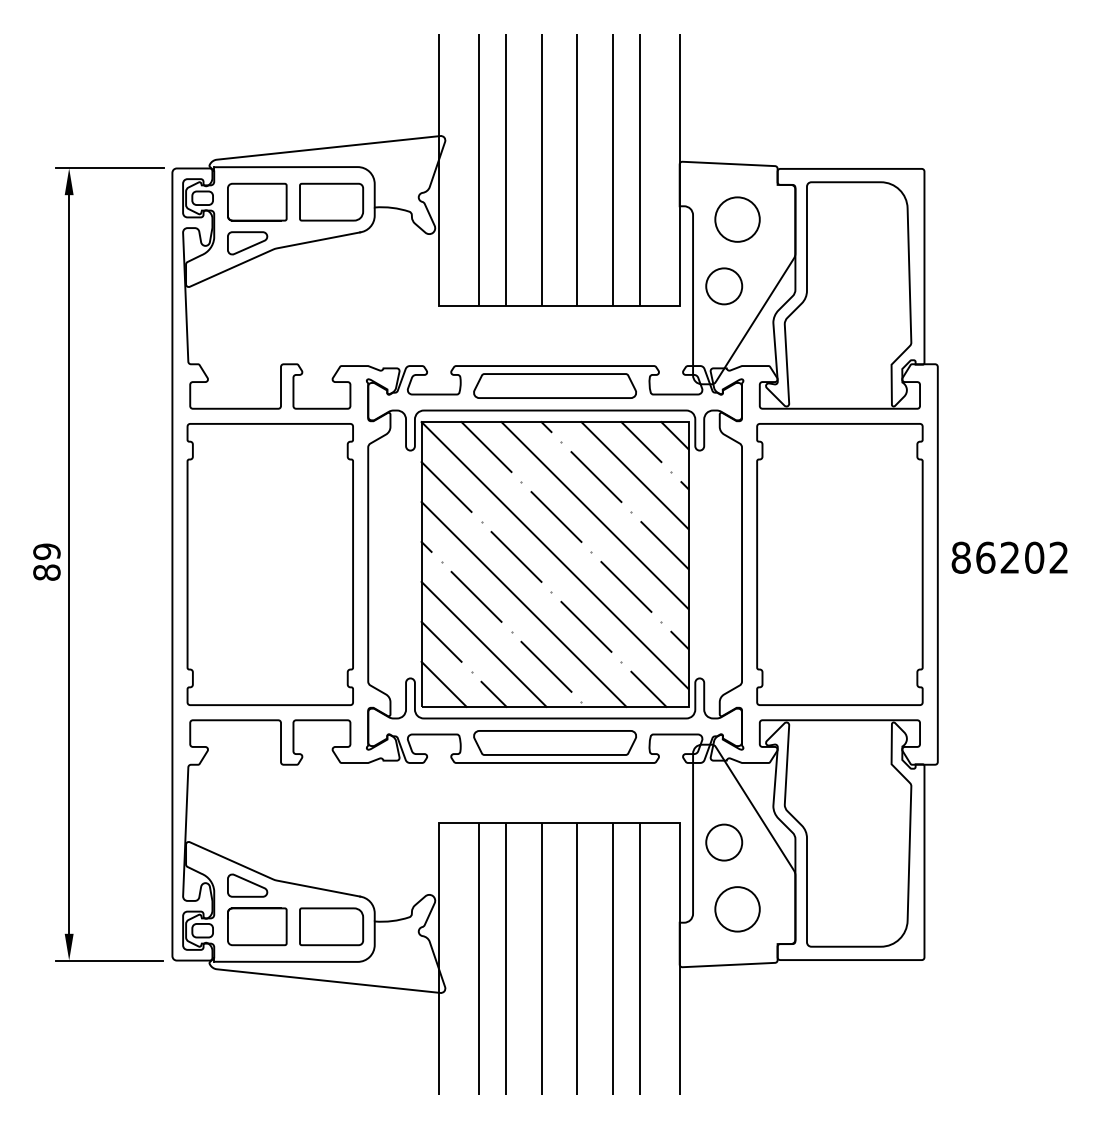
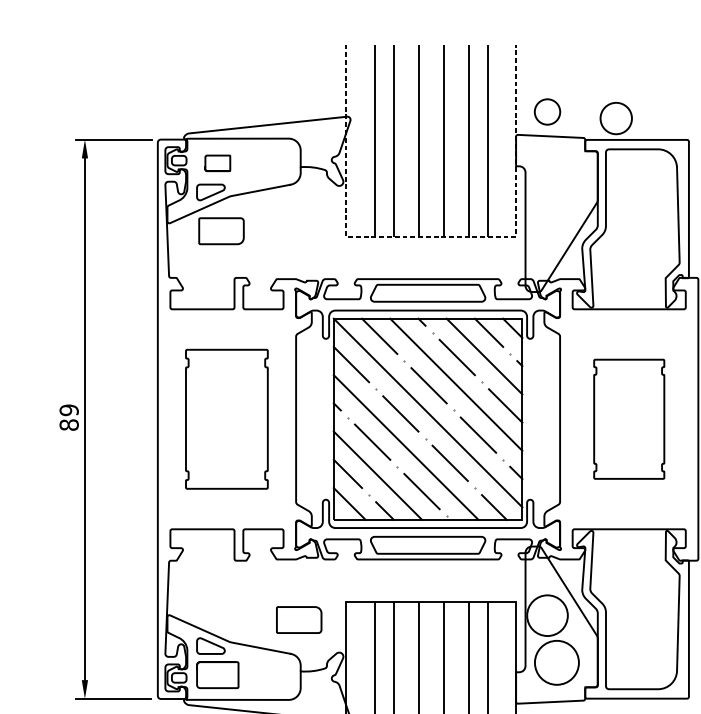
part: (257, 201) -> (217, 162), size x0.6
part: (331, 201) -> (221, 230), moved
circle: (737, 219) -> (616, 118), moved
circle: (724, 286) -> (547, 112), moved
line: (560, 306) -> (431, 237), solid -> dashed
part: (269, 564) -> (226, 419), size x0.7
part: (839, 564) -> (628, 419), size x0.6
circle: (724, 842) -> (547, 615), size x1.6
circle: (737, 909) -> (556, 662), size x1.4
part: (331, 926) -> (299, 619), moved

